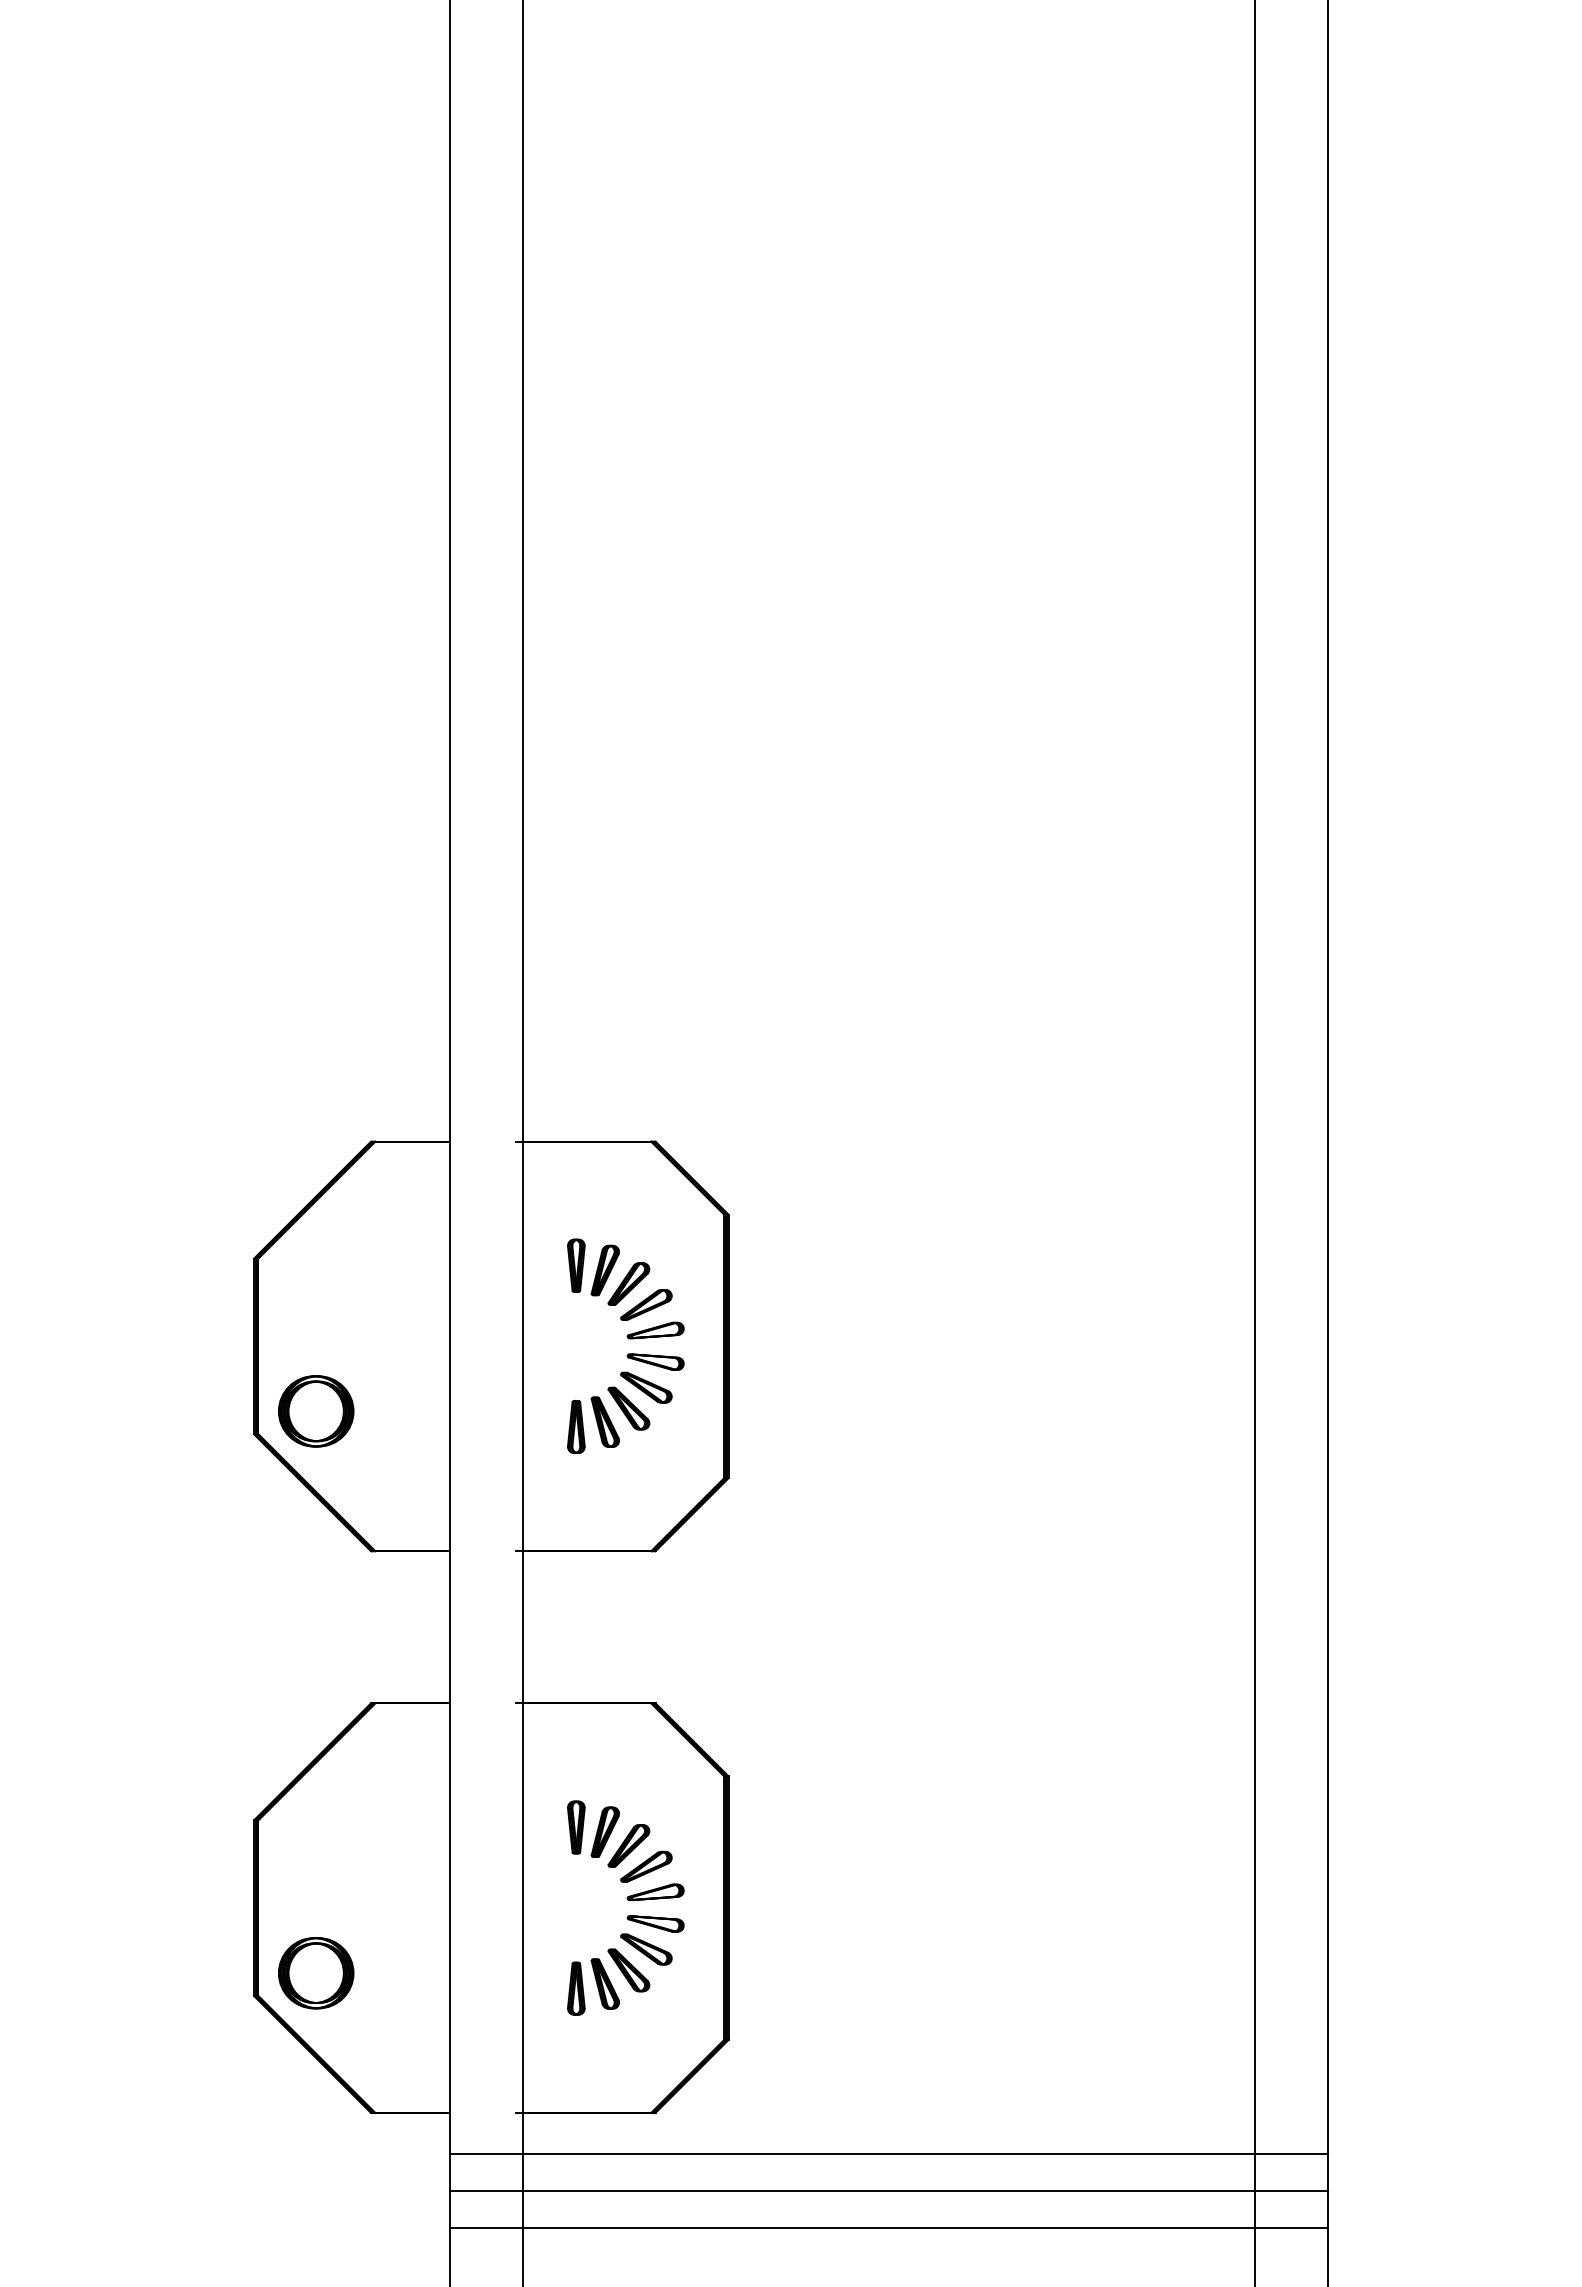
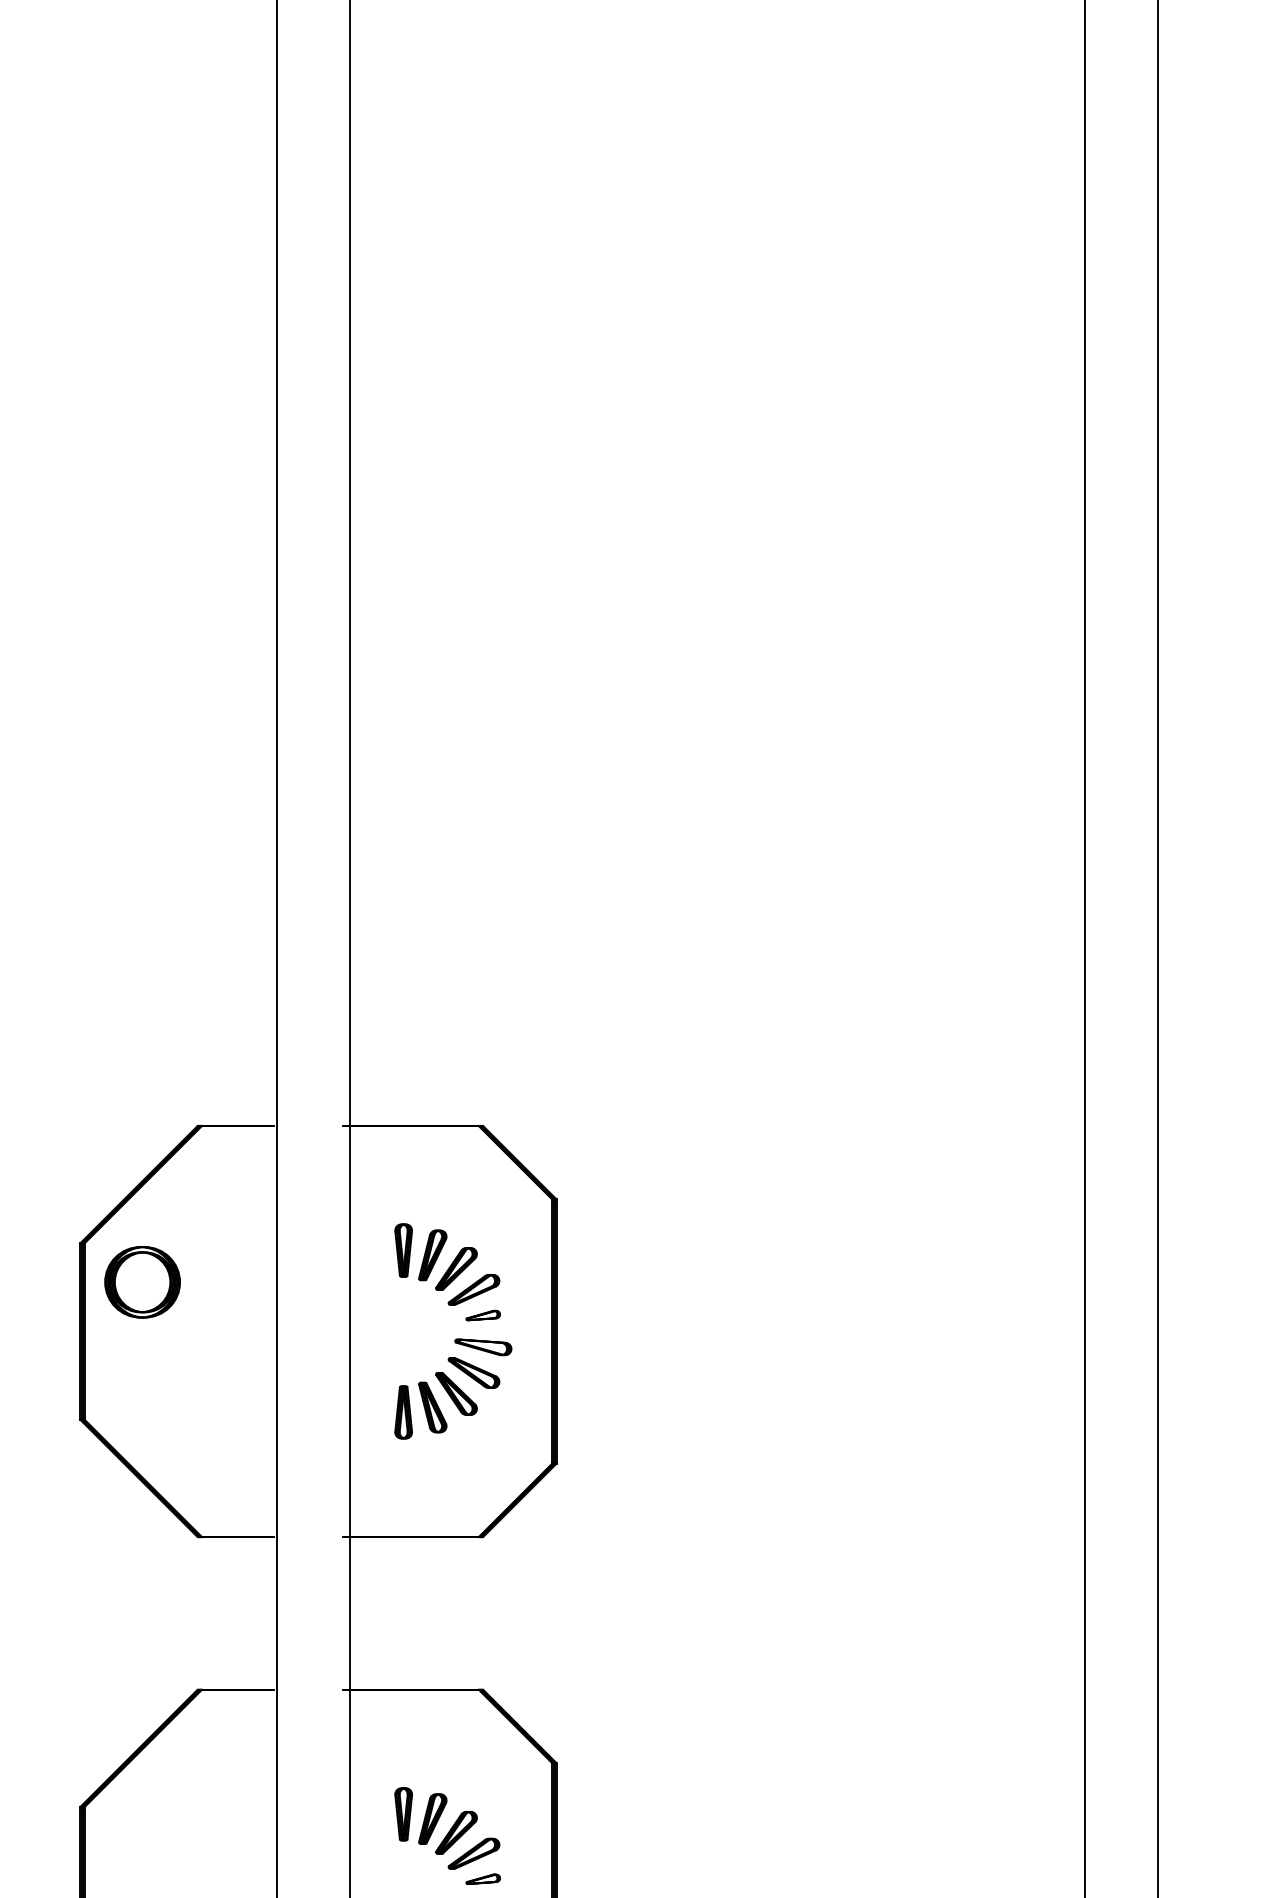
part: (655, 1330) -> (483, 1315), size x0.6
part: (316, 1411) -> (142, 1282), moved
part: (655, 1891) -> (483, 1878), size x0.6

